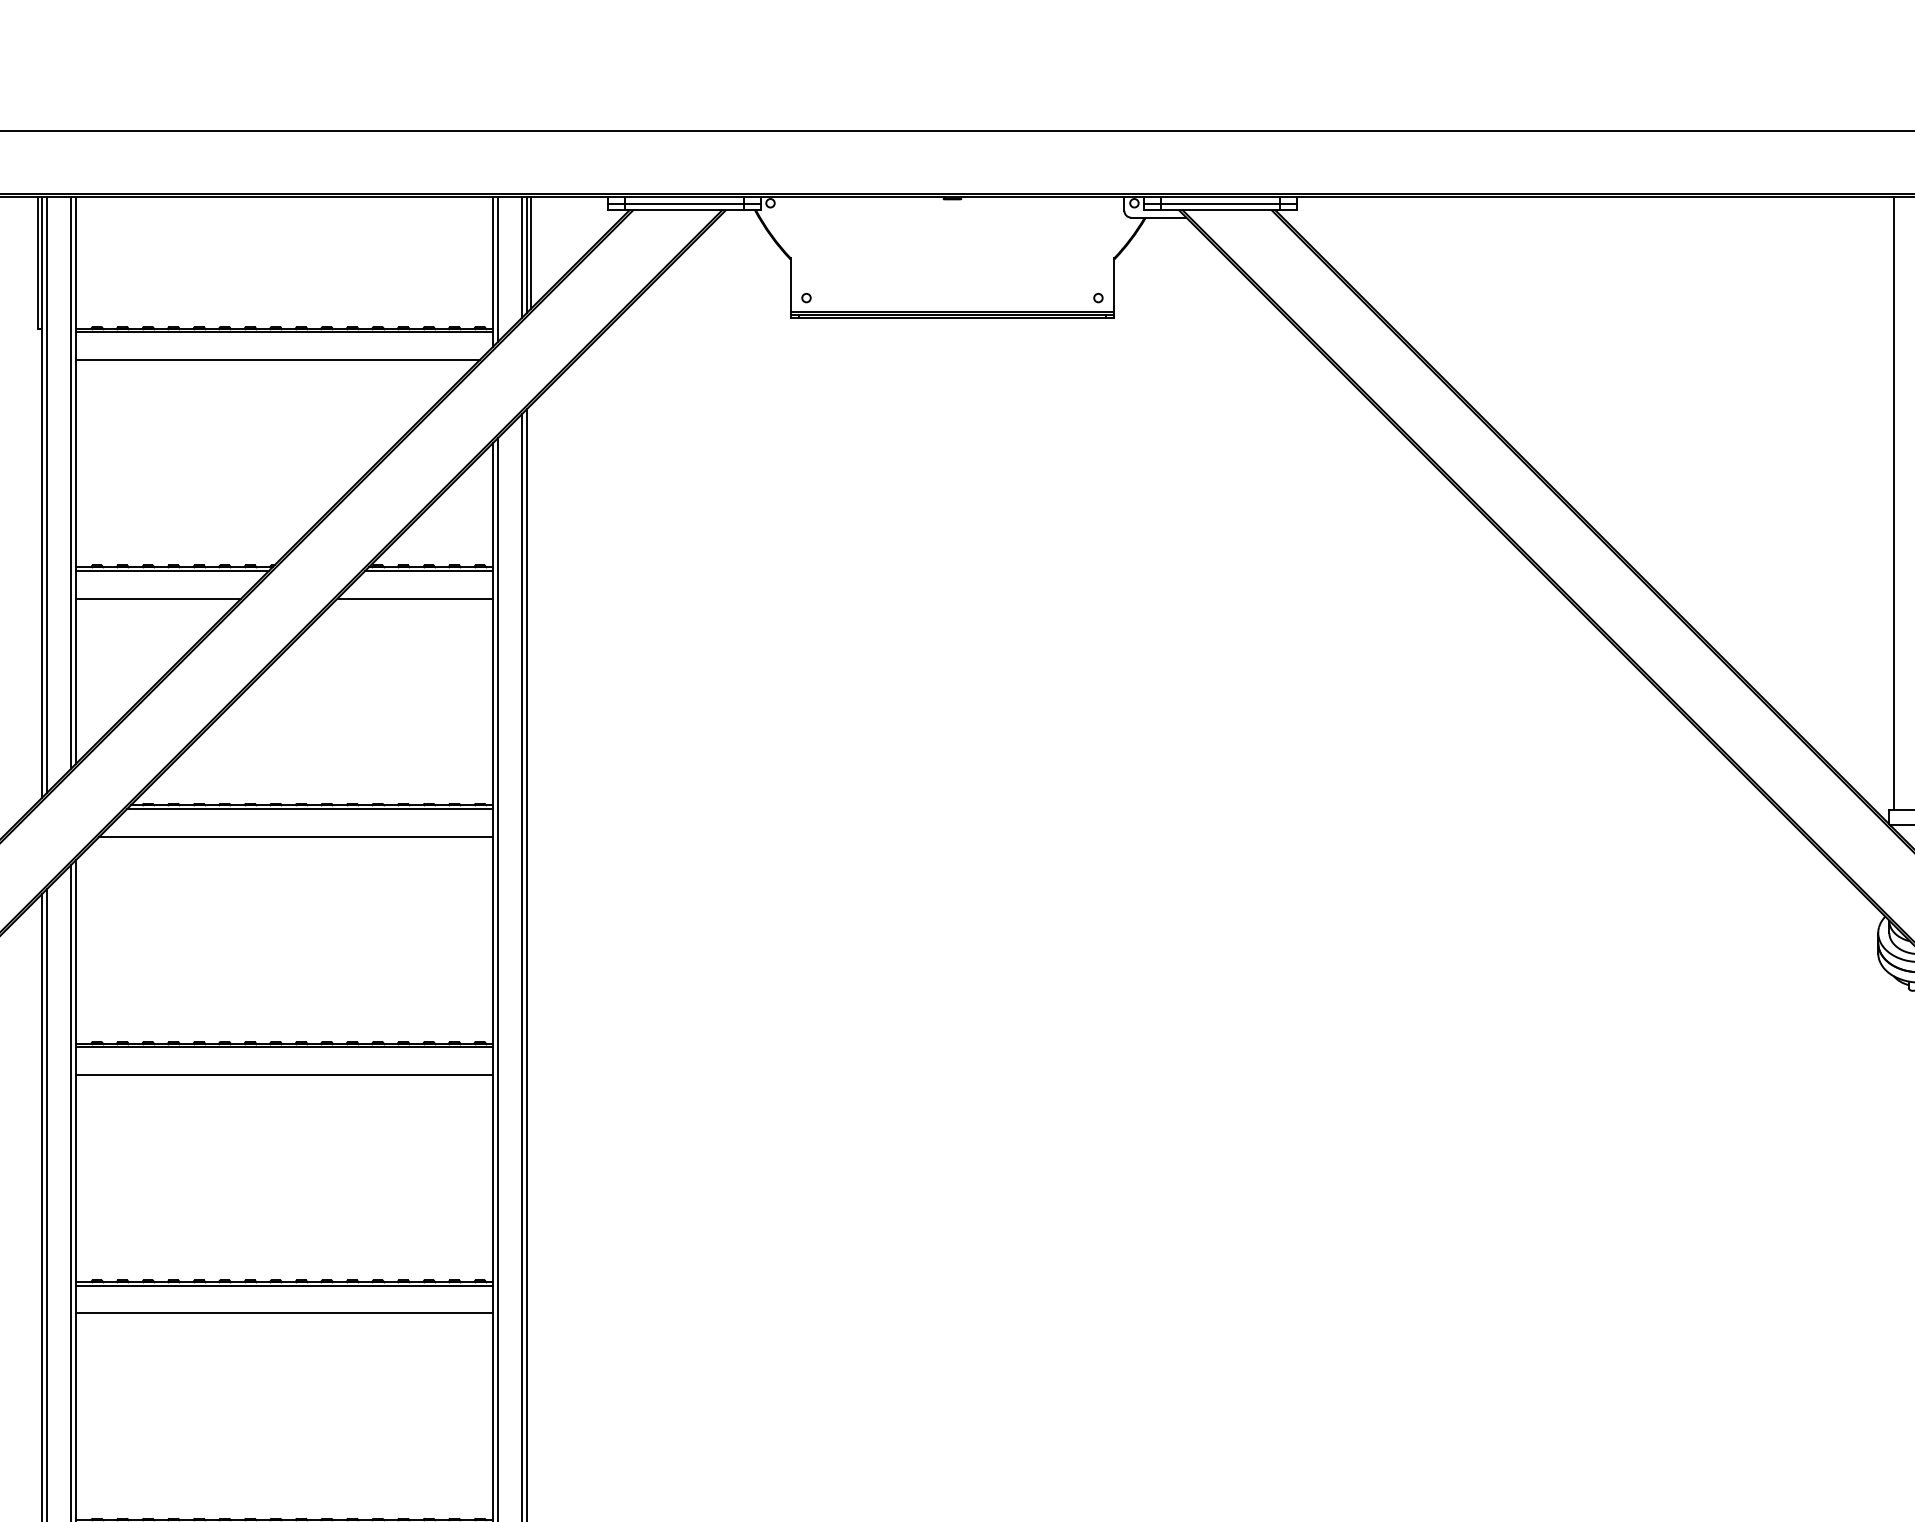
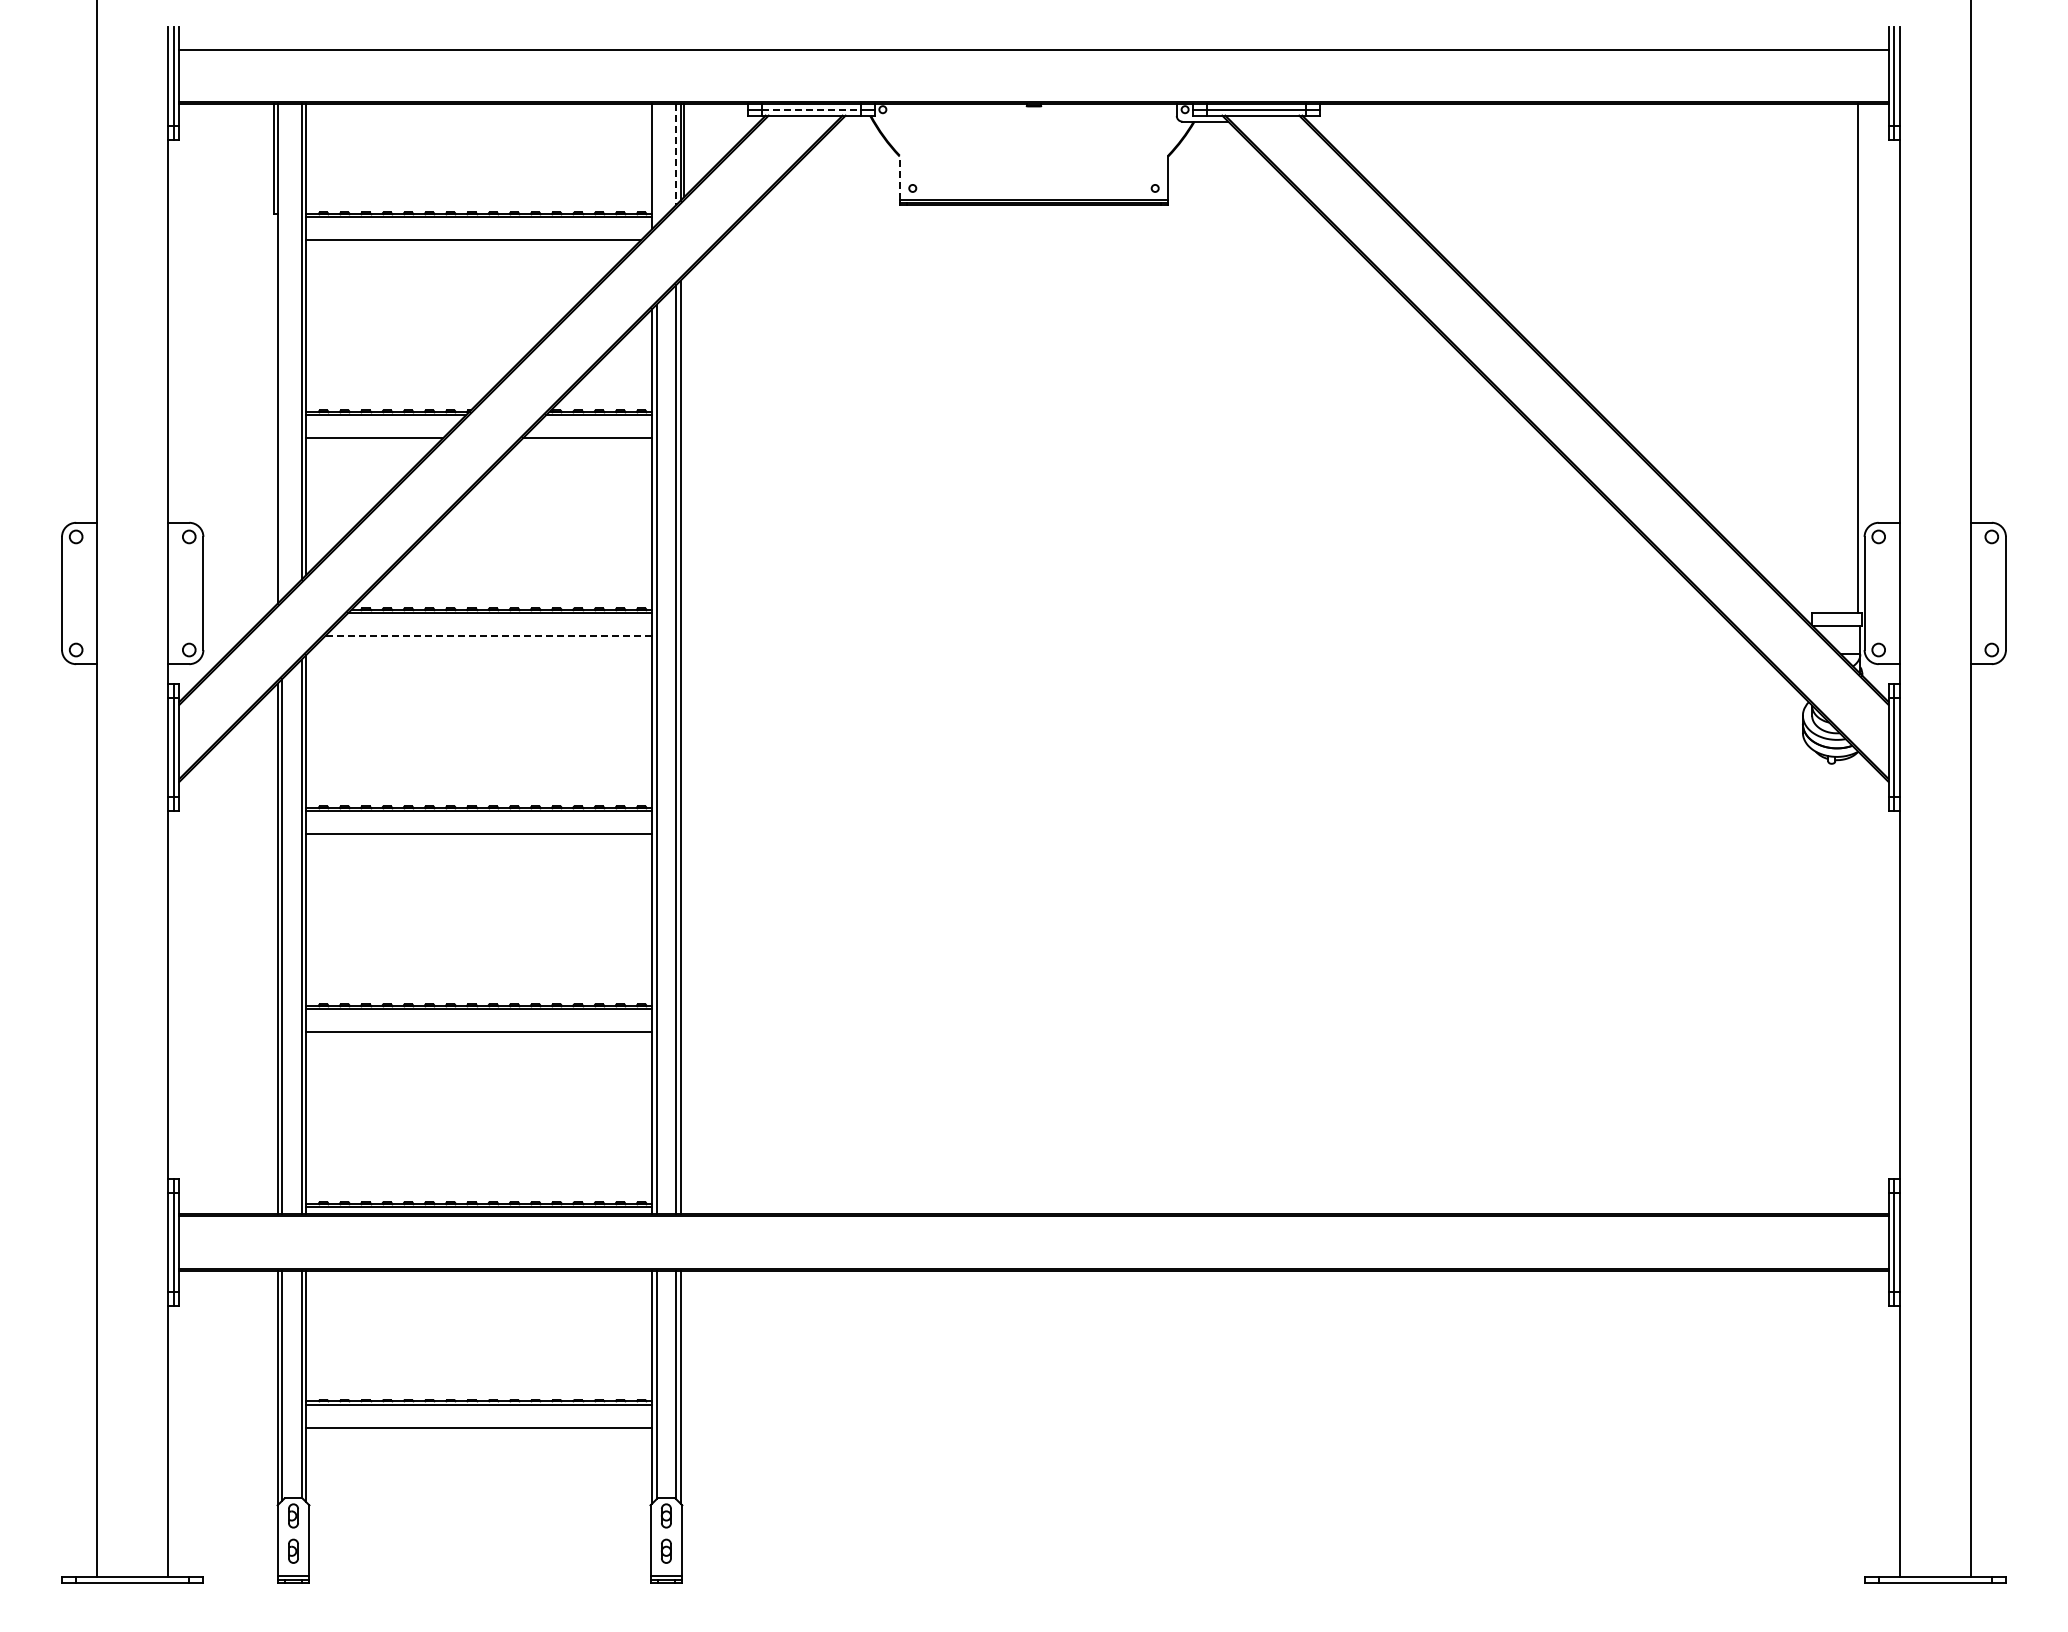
line: (684, 203) -> (811, 109), solid -> dashed
line: (522, 258) -> (676, 155), solid -> dashed
line: (497, 269) -> (656, 164), removed
line: (790, 284) -> (899, 177), solid -> dashed
line: (46, 494) -> (281, 351), removed
line: (1893, 502) -> (1815, 358), removed
line: (295, 836) -> (488, 635), solid -> dashed

